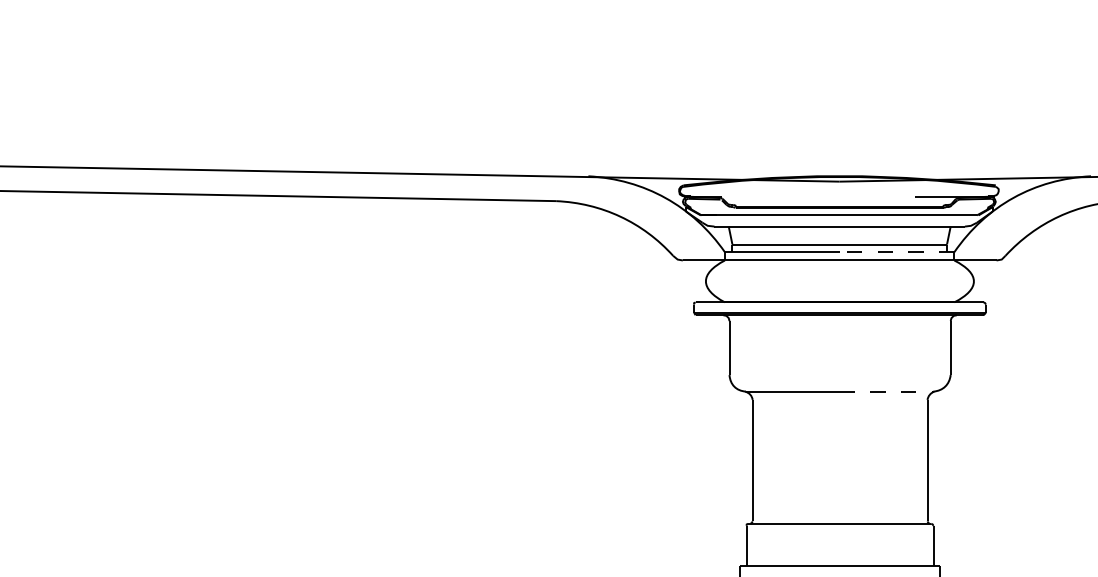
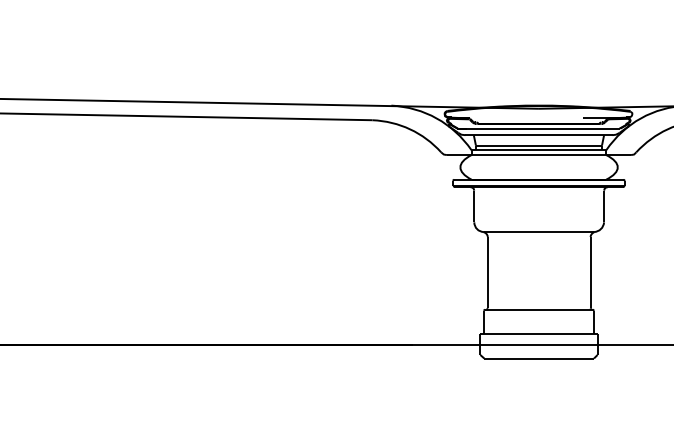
line: (896, 252) -> (572, 150), dashed -> solid
line: (886, 392) -> (566, 232), dashed -> solid

